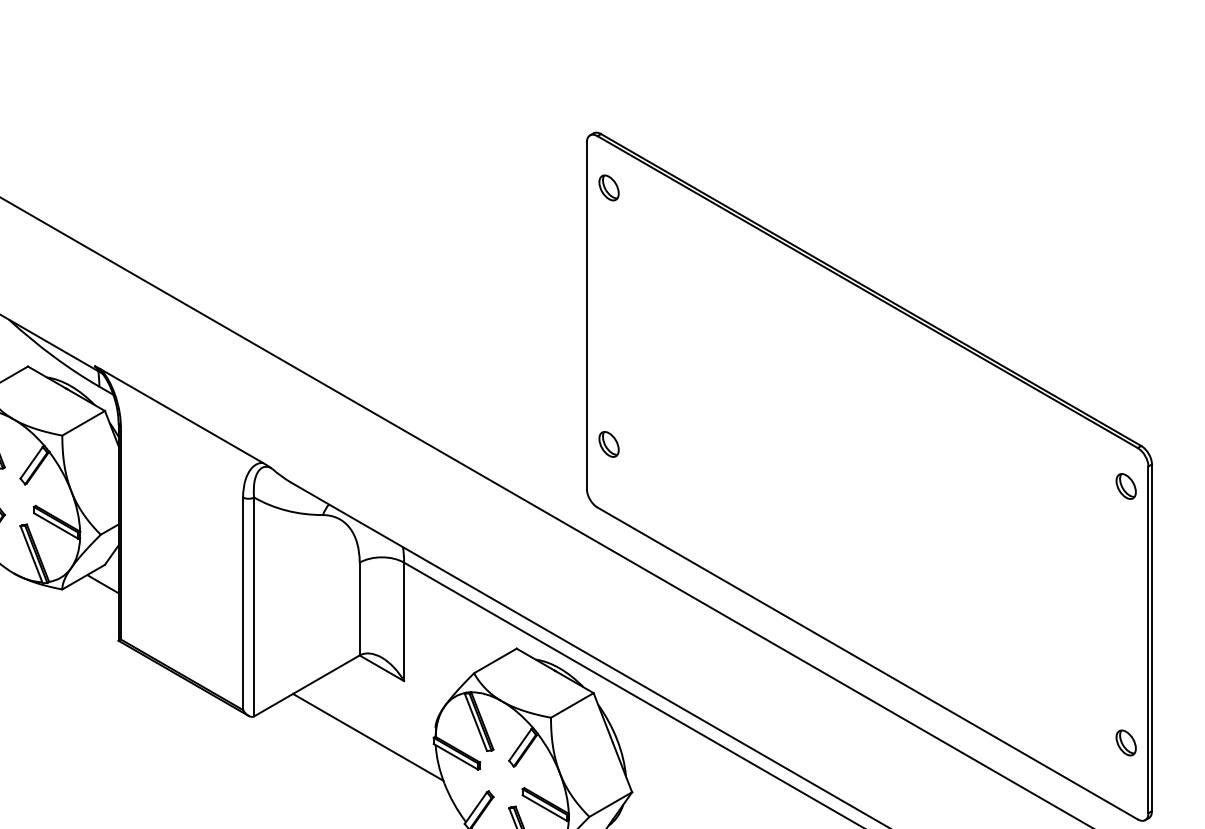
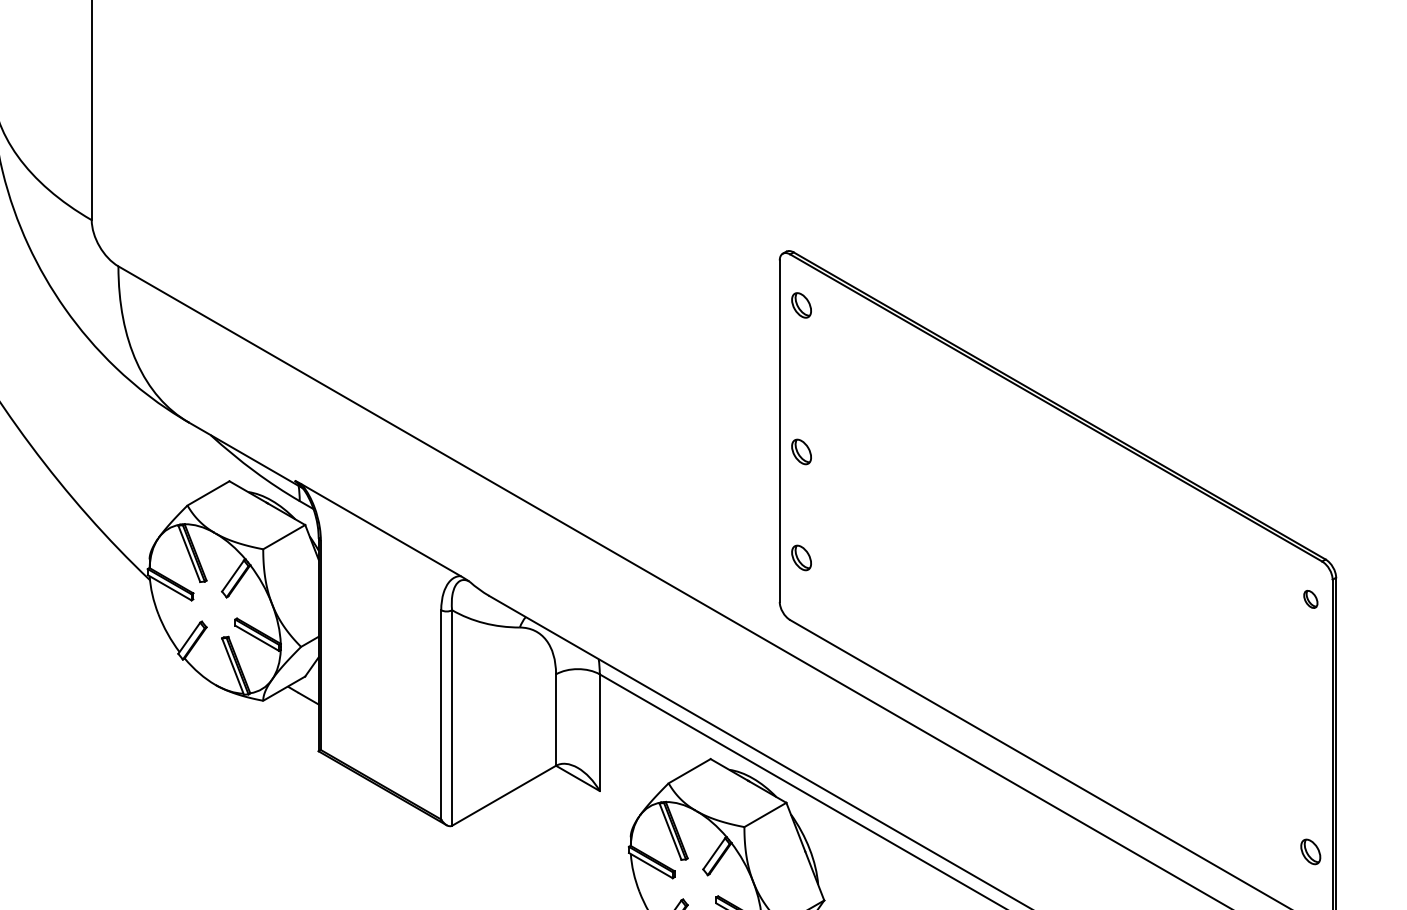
part: (608, 336) -> (801, 451), added
part: (1125, 486) -> (1310, 599), size x0.7
line: (368, 737) -> (564, 846), removed

